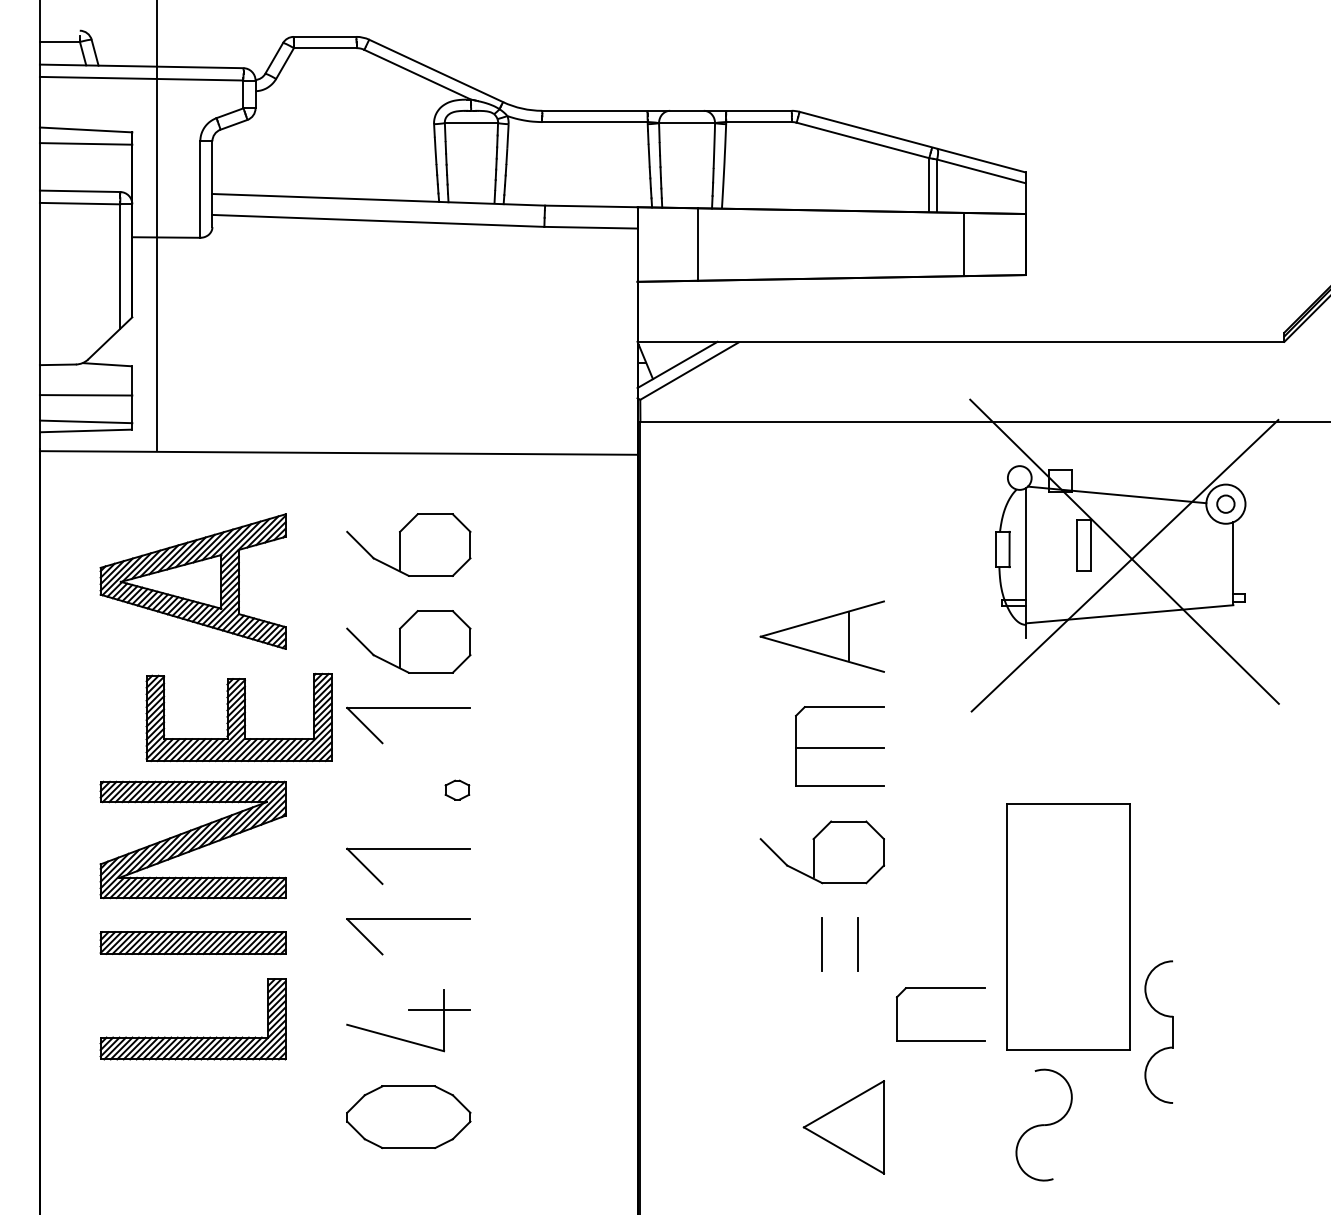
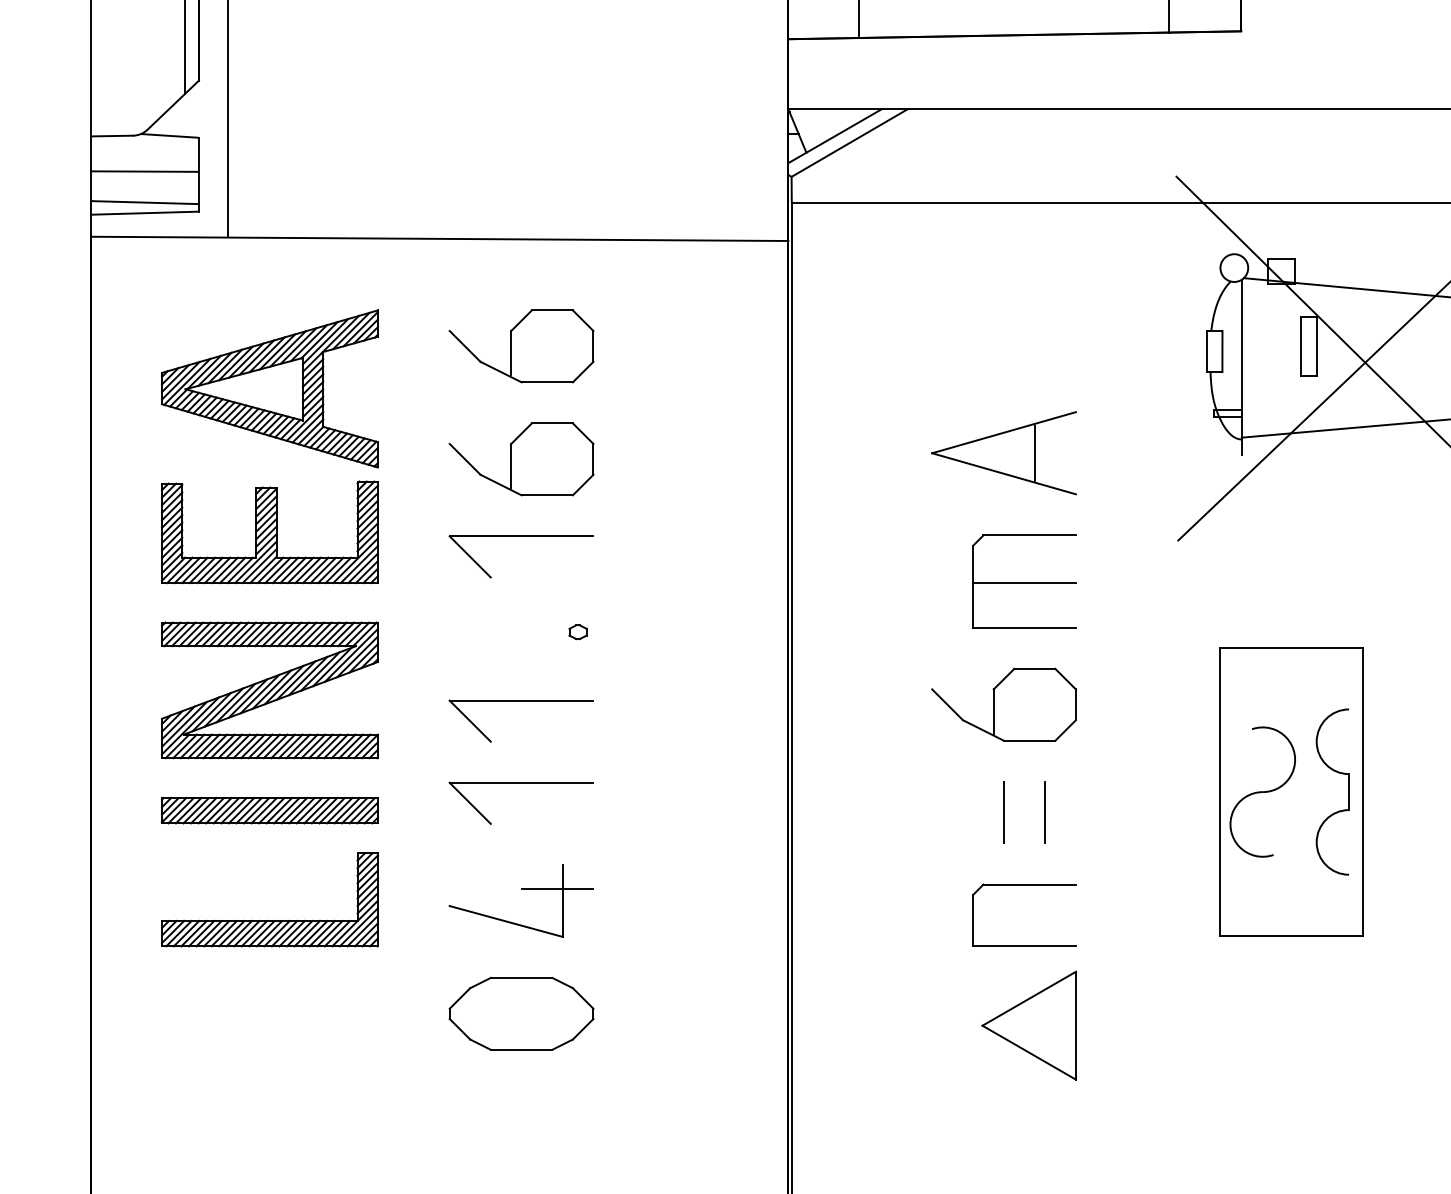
part: (238, 717) -> (269, 532), moved
part: (456, 789) -> (577, 631), size x0.62
part: (940, 988) -> (1024, 884), moved
part: (1172, 1031) -> (1348, 791), moved
part: (1043, 1124) -> (1262, 791), moved

